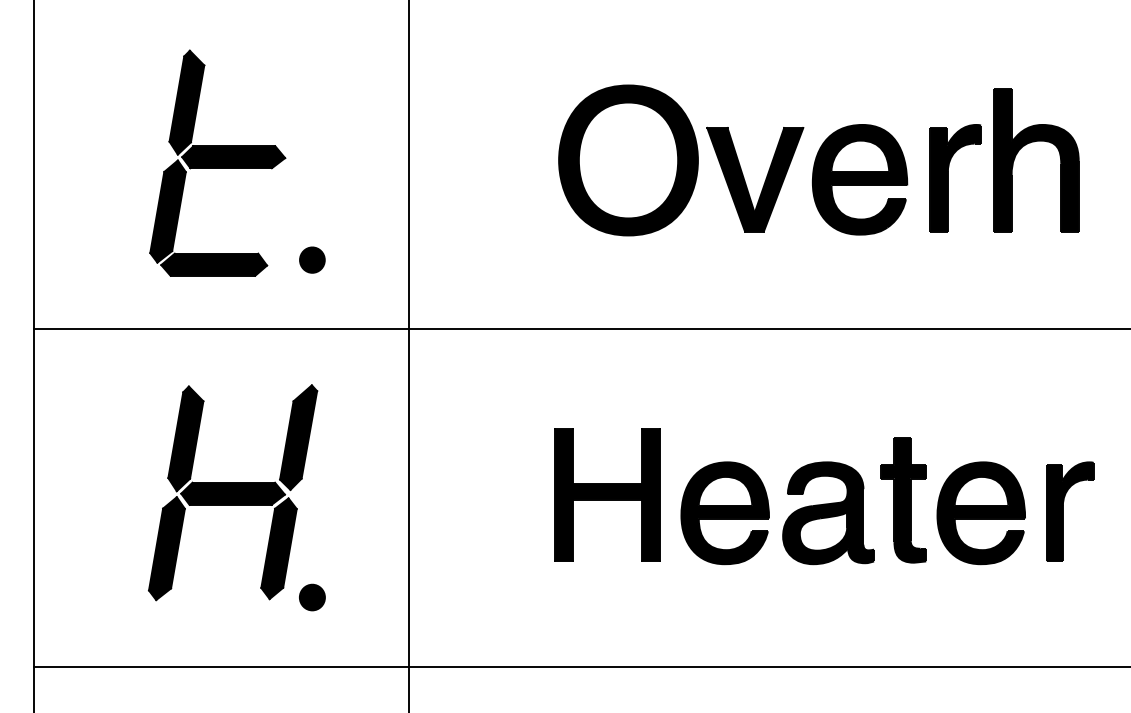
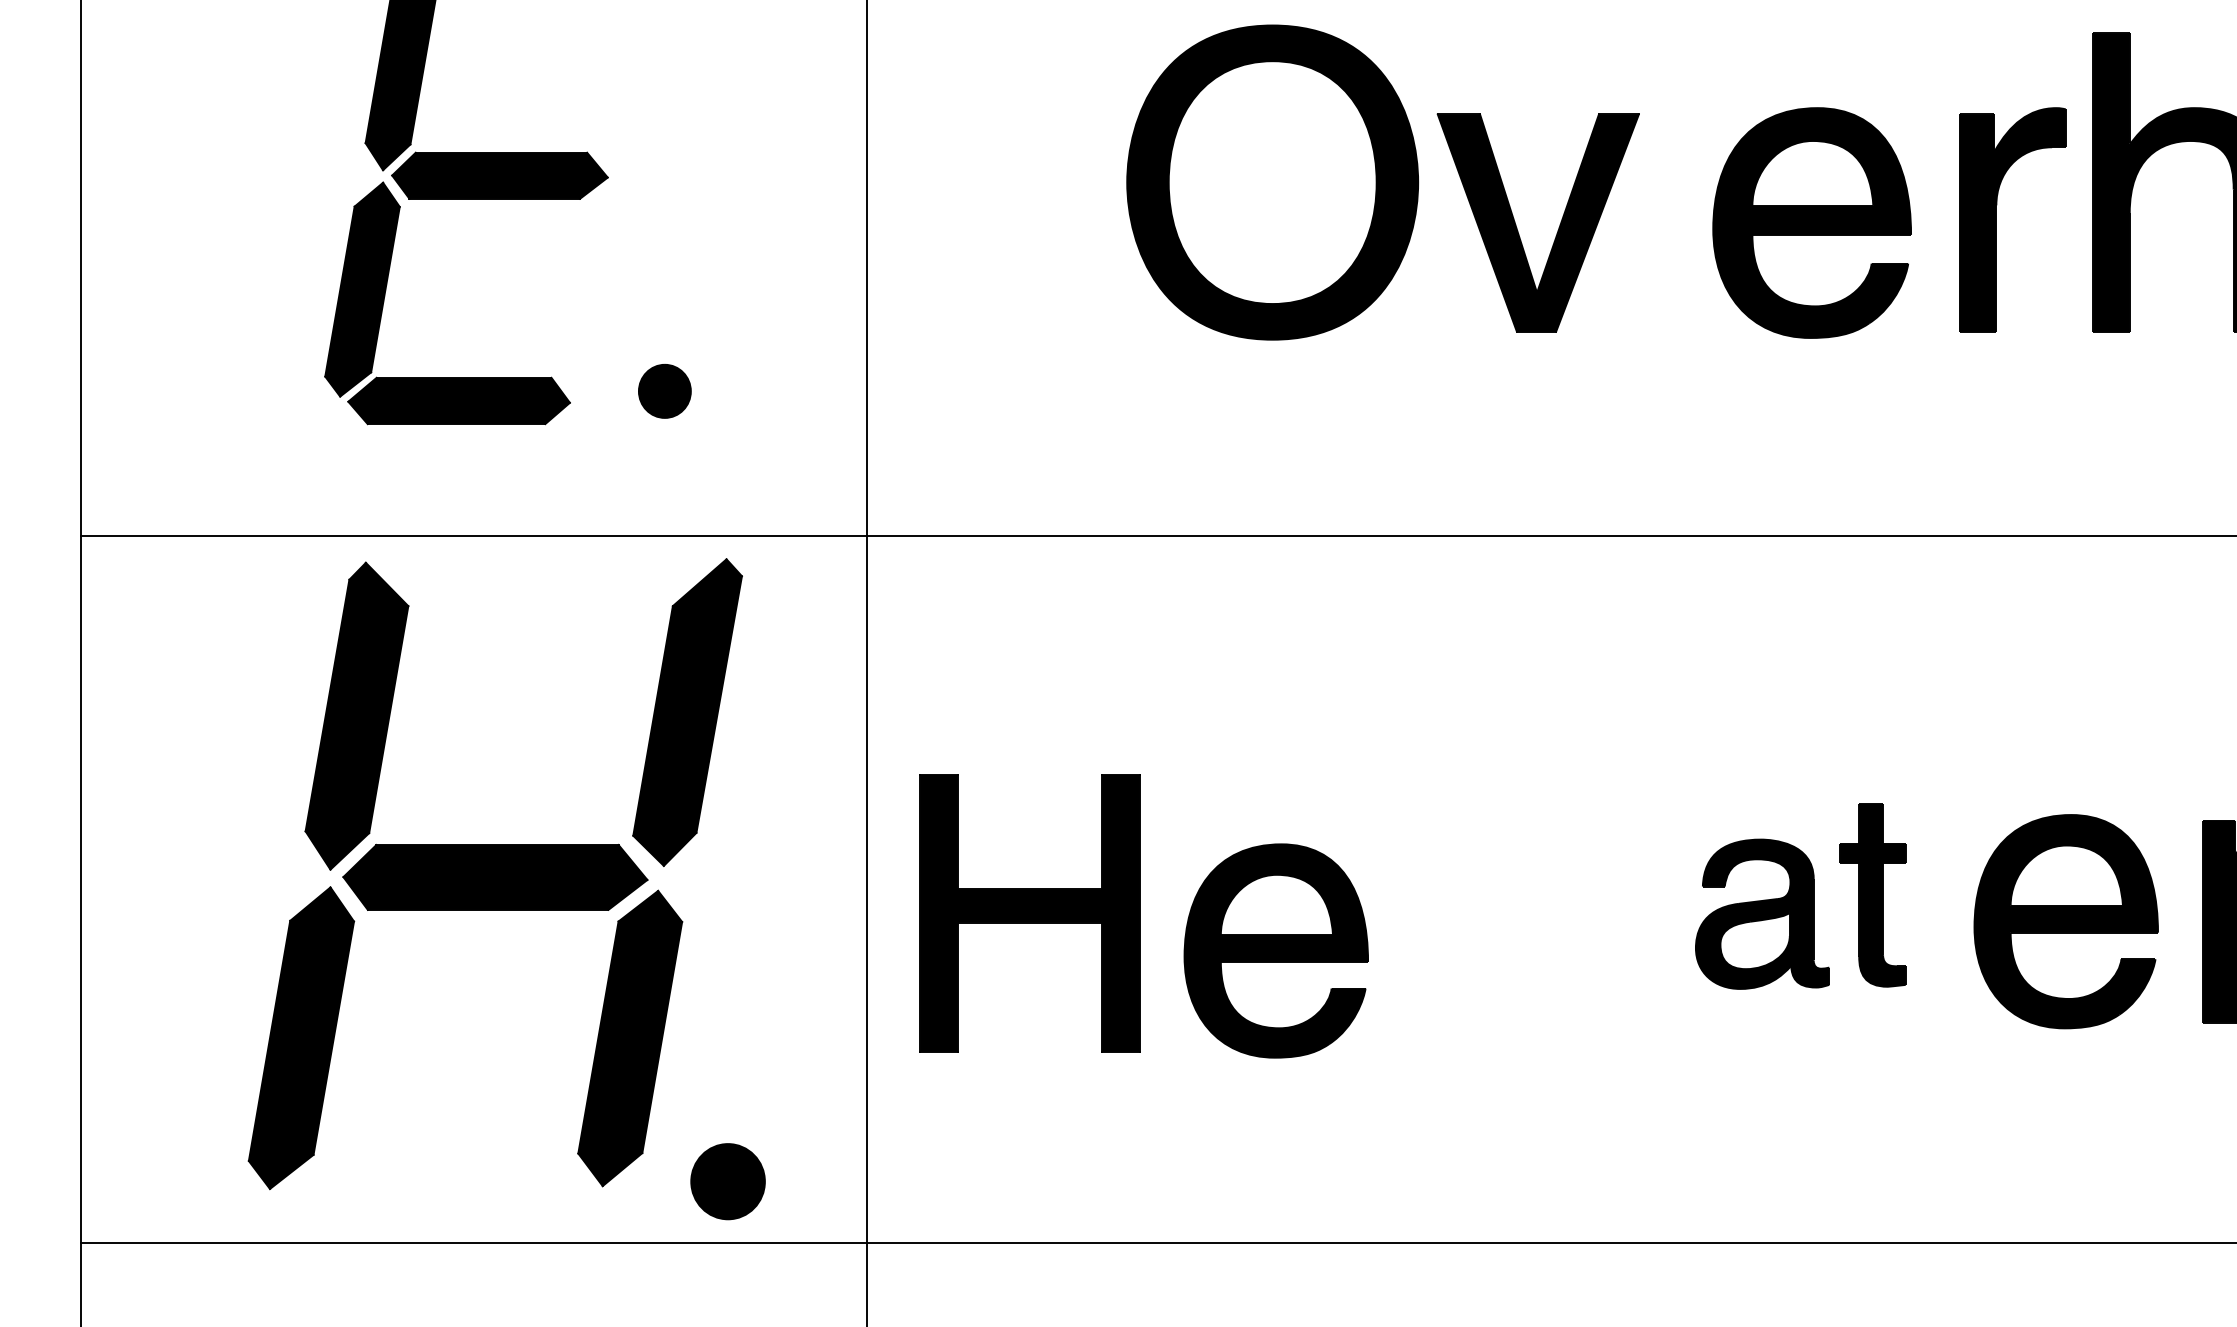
part: (681, 160) -> (1383, 182), moved
part: (661, 496) -> (1142, 915), moved
part: (236, 497) -> (505, 888), size x1.4
part: (854, 501) -> (1800, 897), size x0.7

